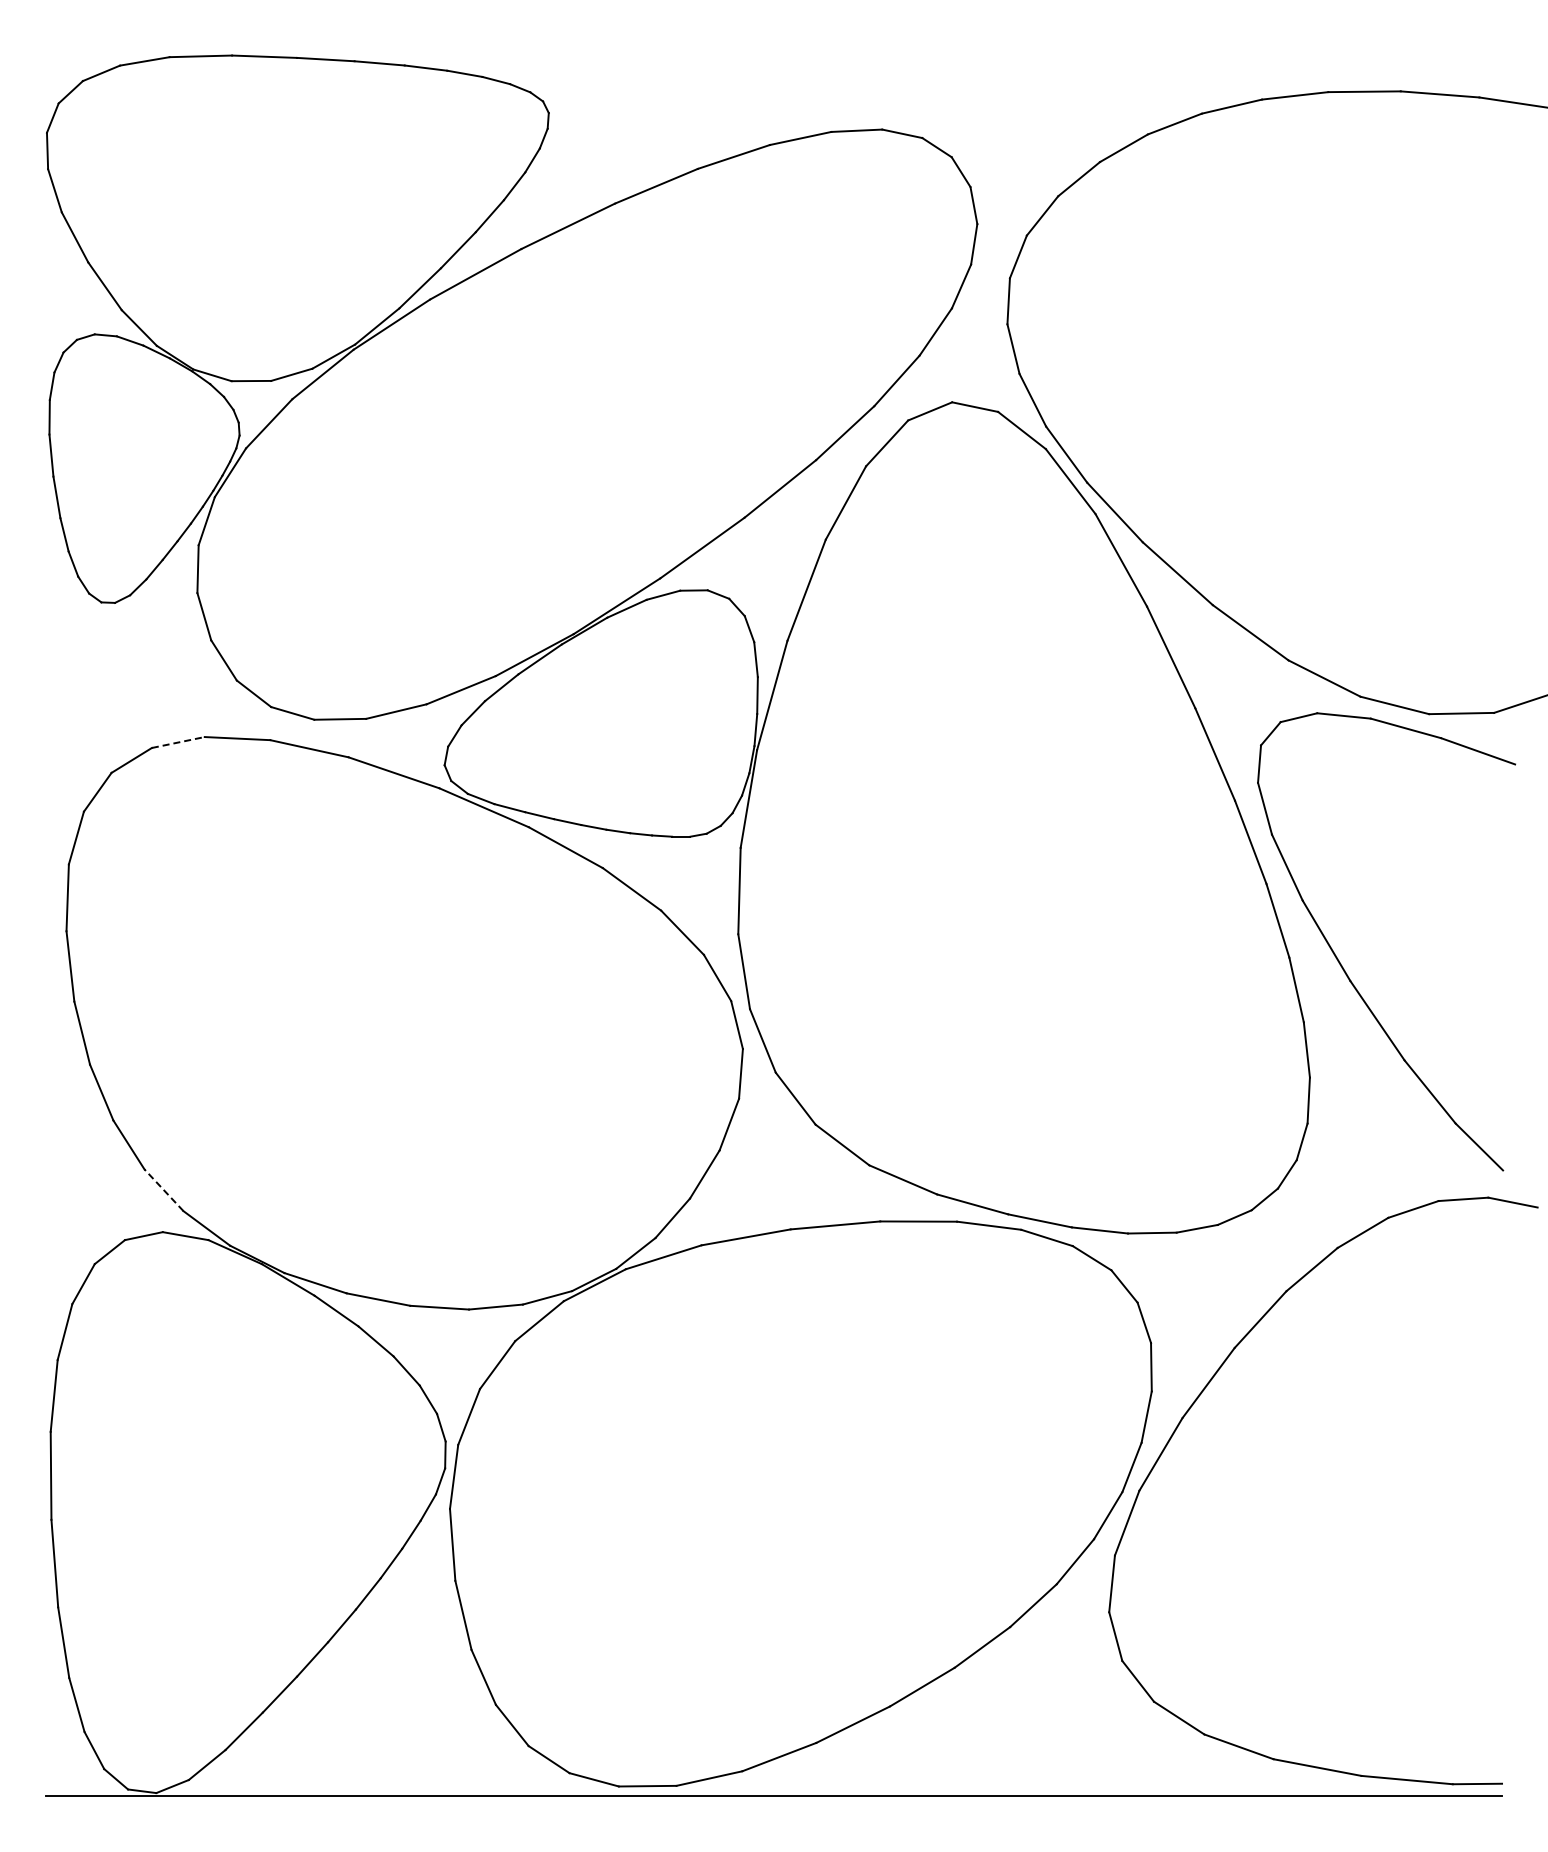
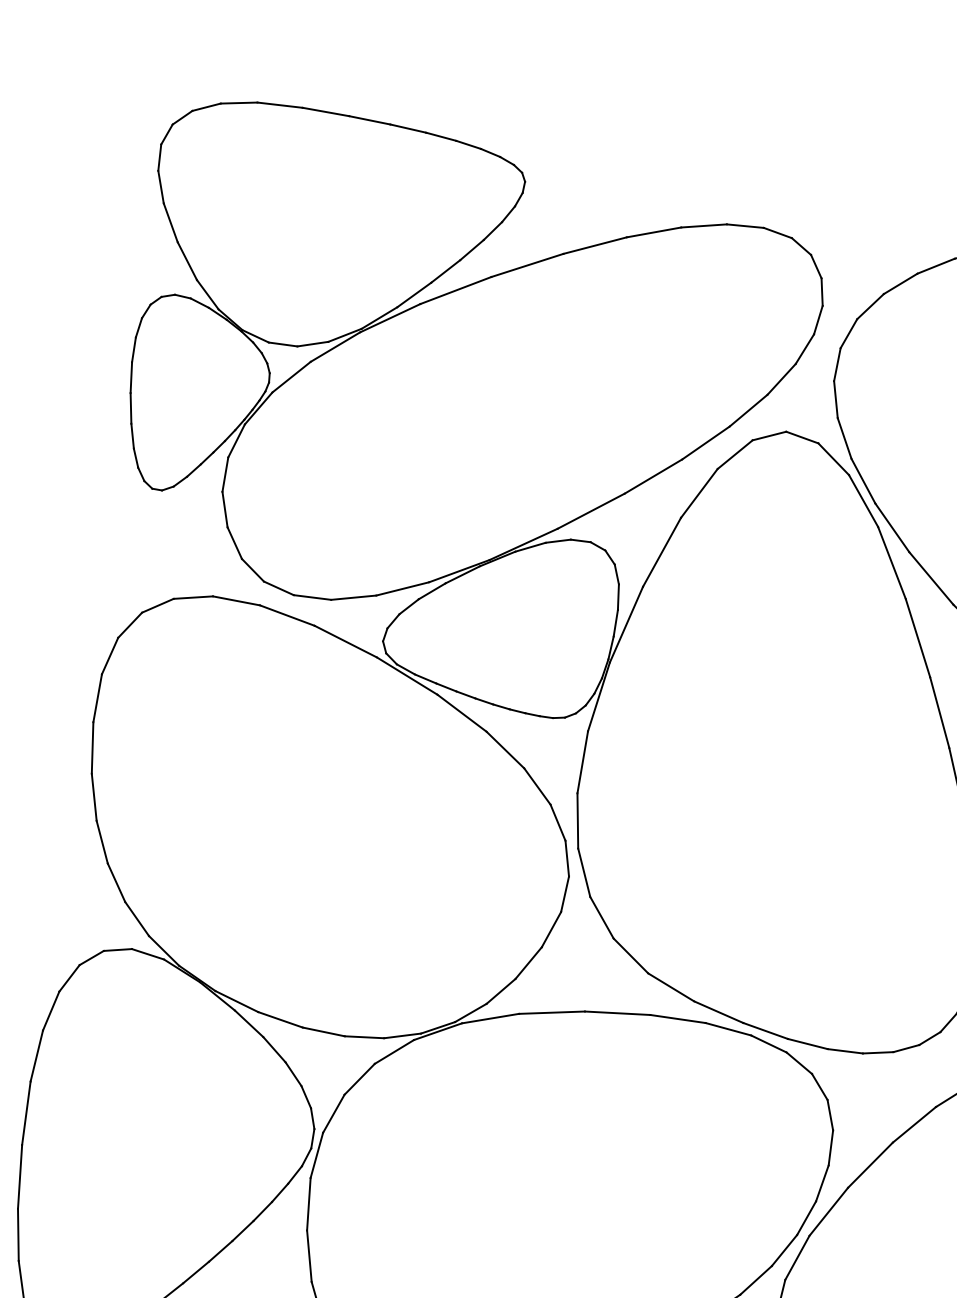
line: (178, 742) -> (193, 597), dashed -> solid
line: (164, 1190) -> (137, 919), dashed -> solid

